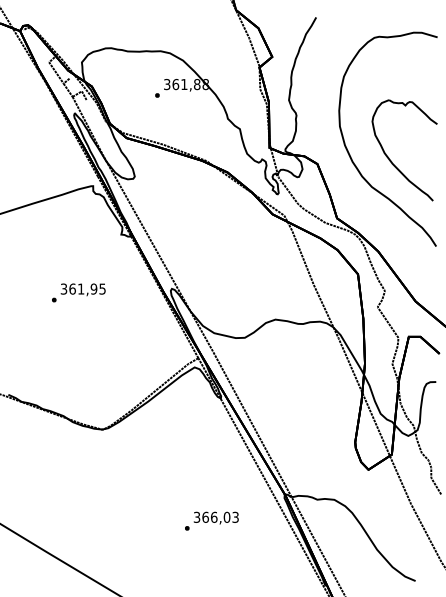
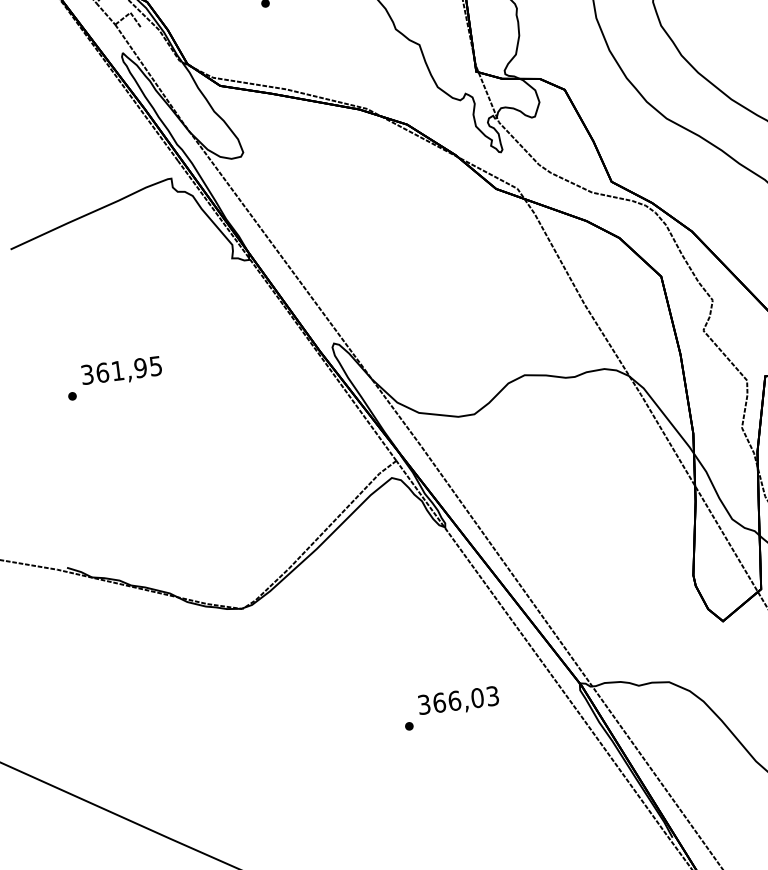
text: (78, 292) -> (113, 377), moved
text: (211, 520) -> (450, 707), moved

